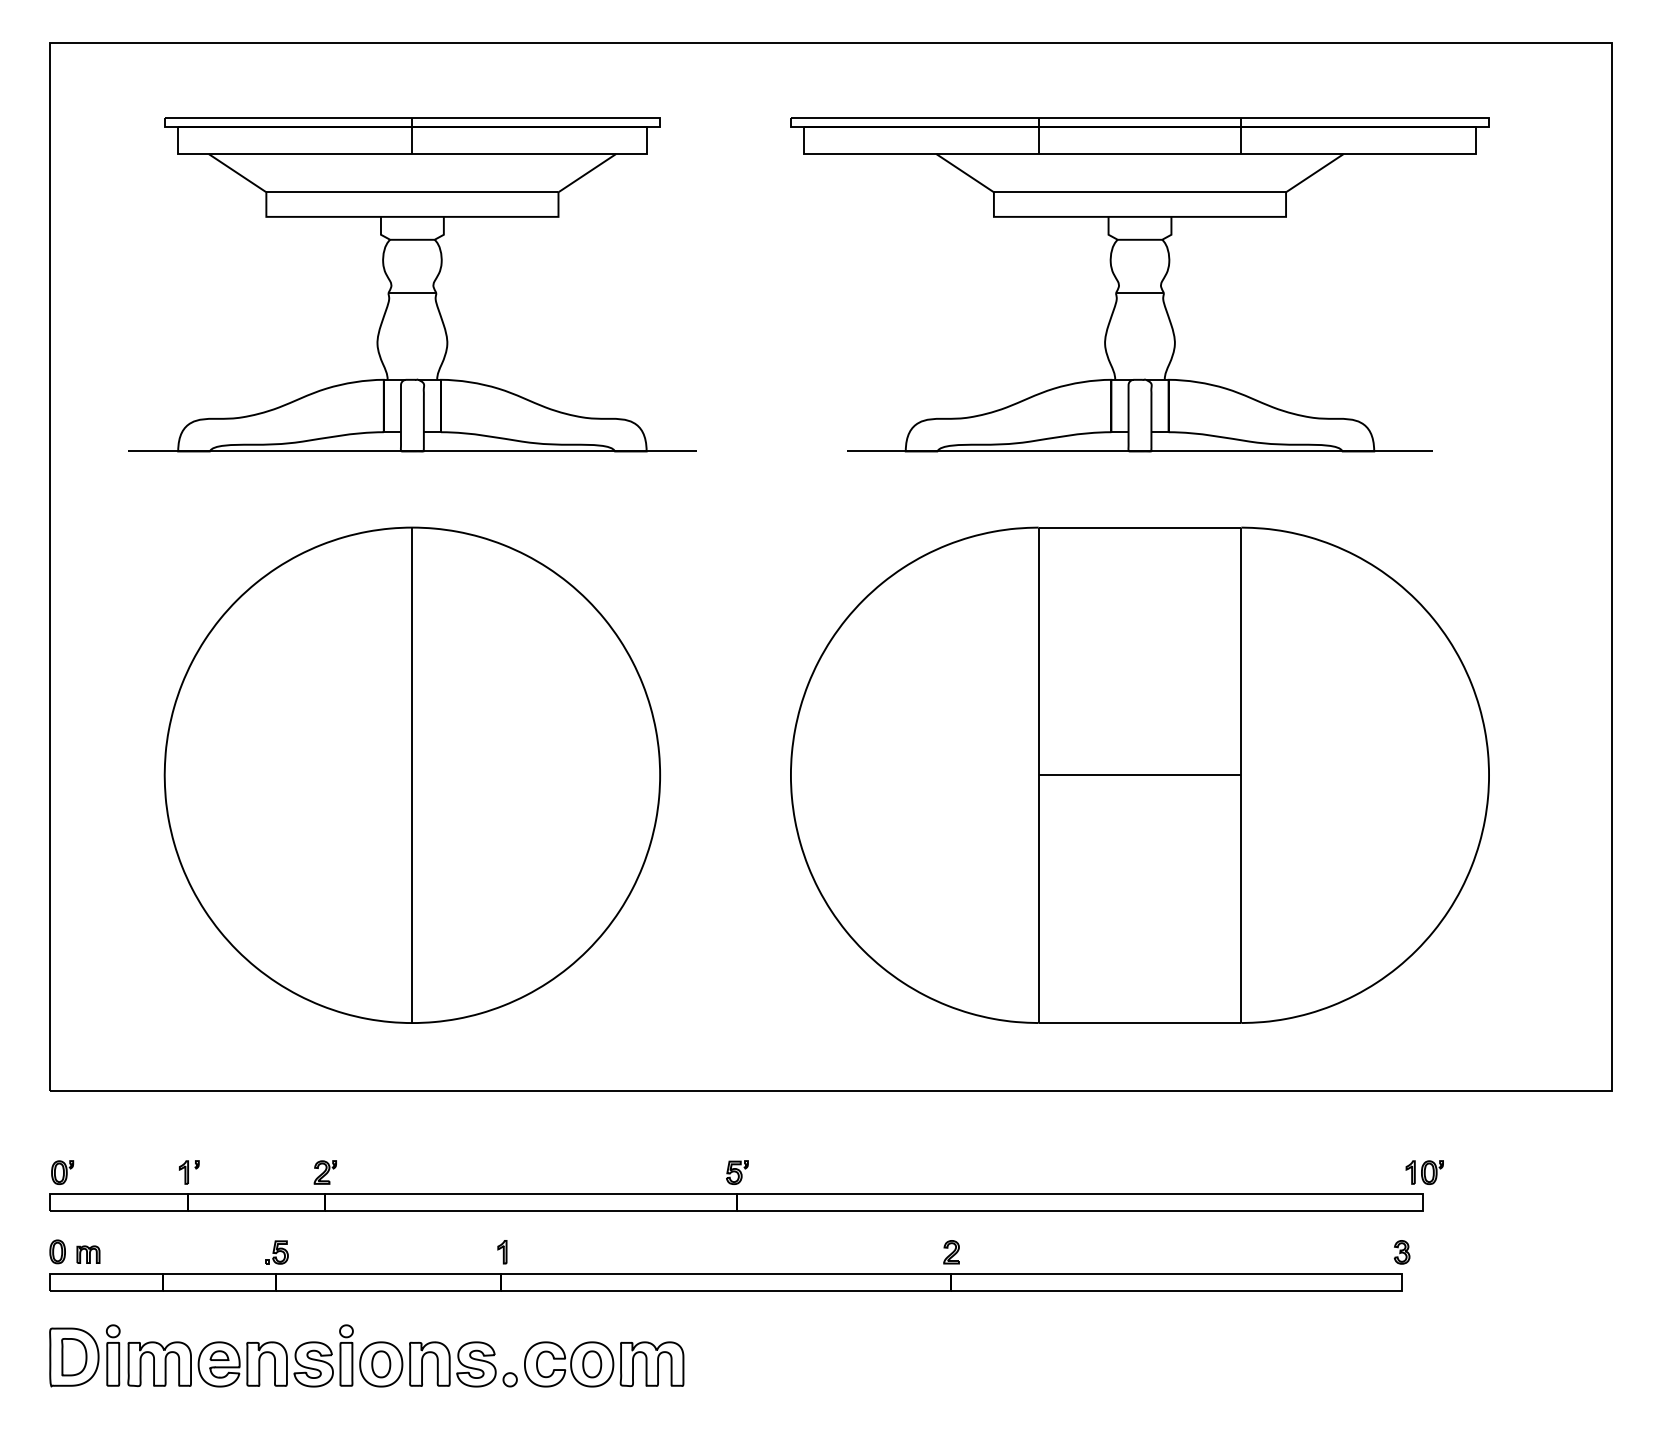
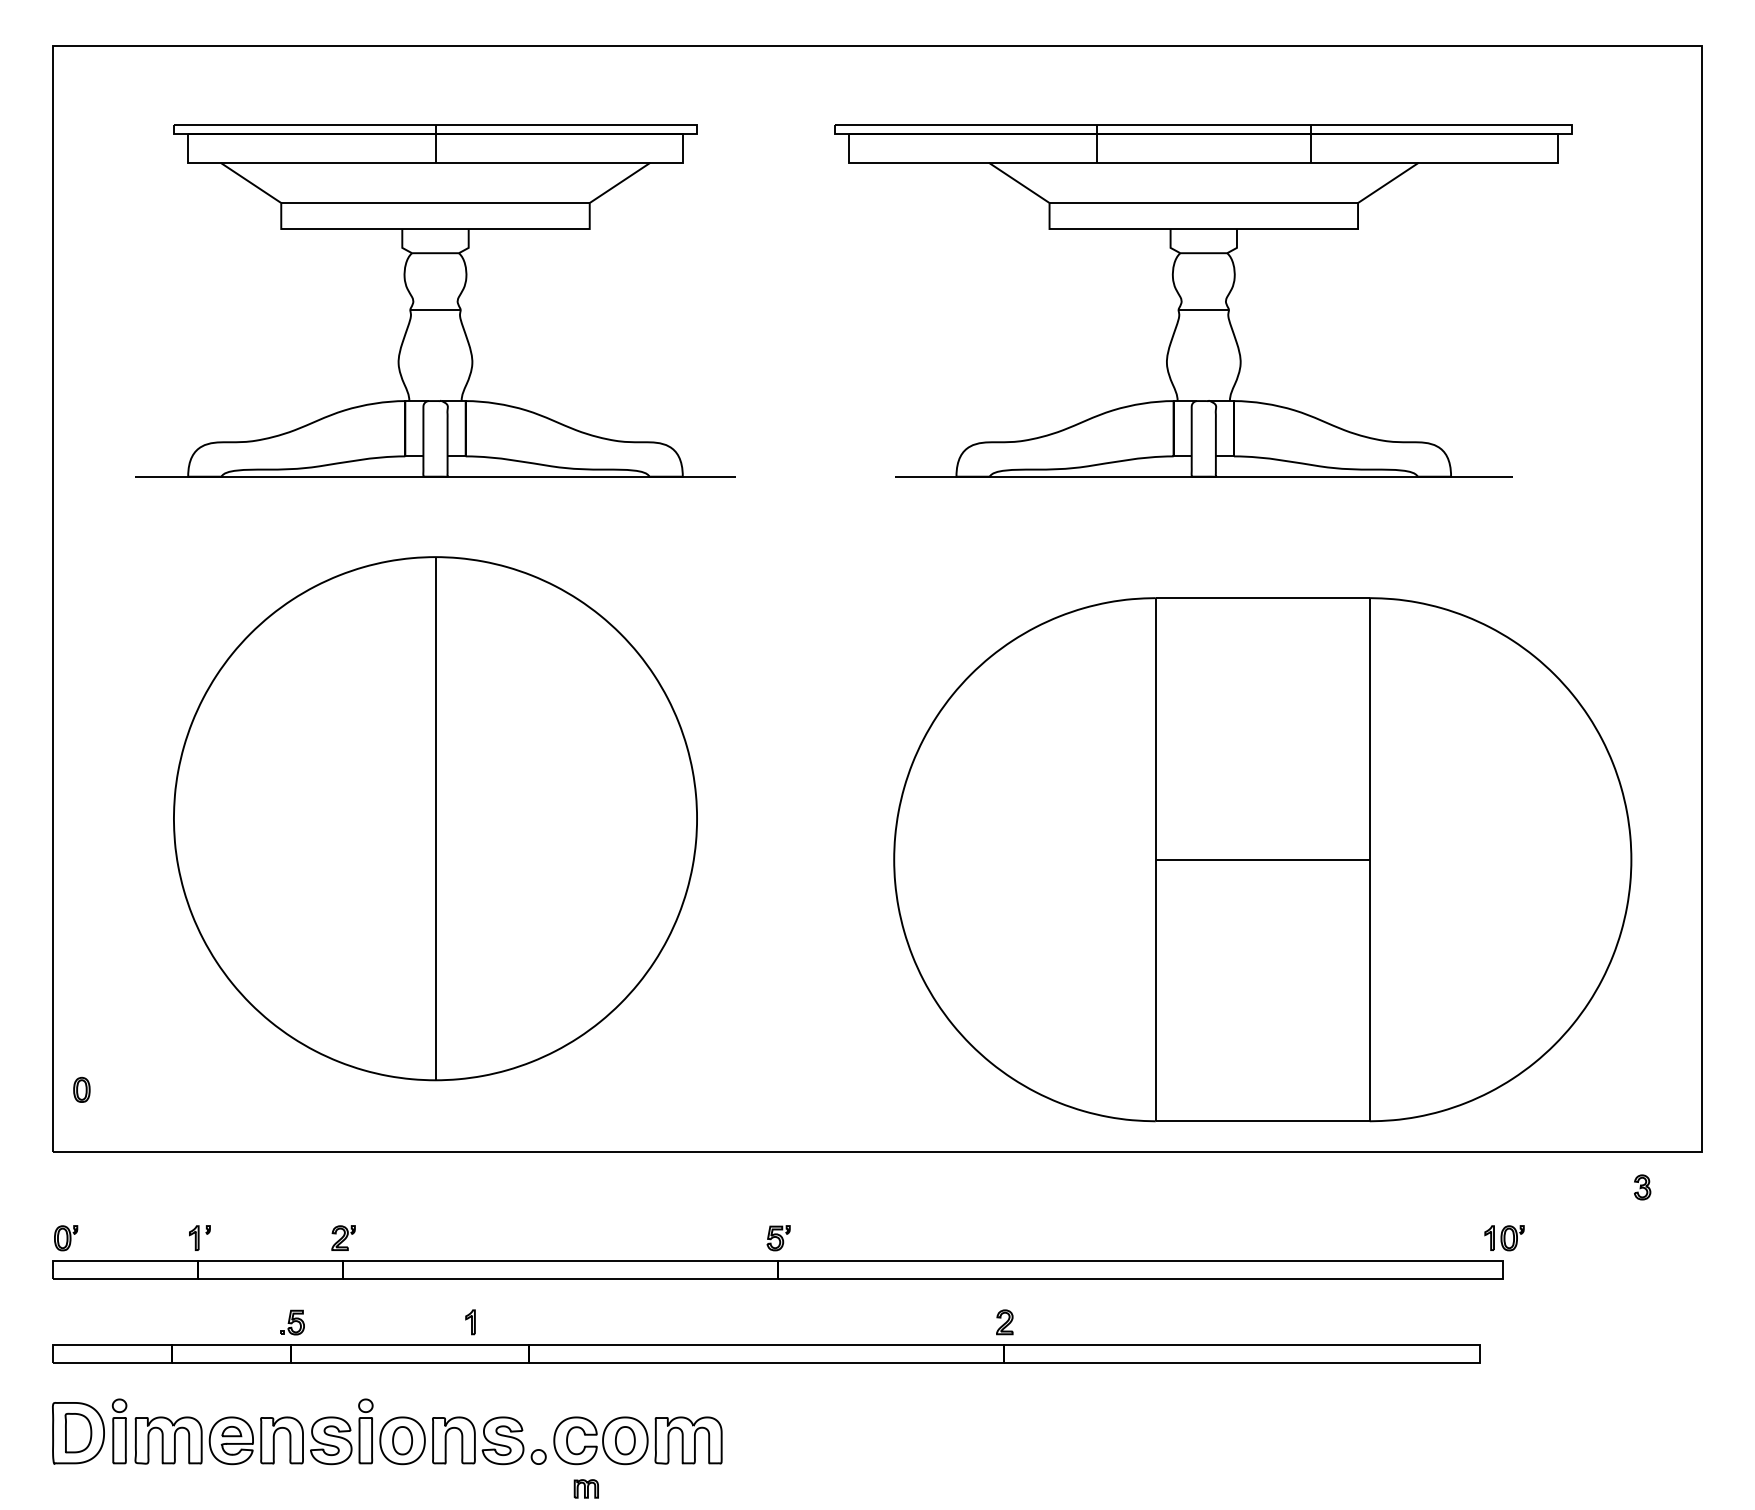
part: (1139, 775) -> (1262, 859), moved
part: (57, 1251) -> (81, 1089), moved
part: (502, 1252) -> (470, 1322), moved
part: (1402, 1252) -> (1642, 1187), moved
part: (87, 1254) -> (585, 1488), moved

